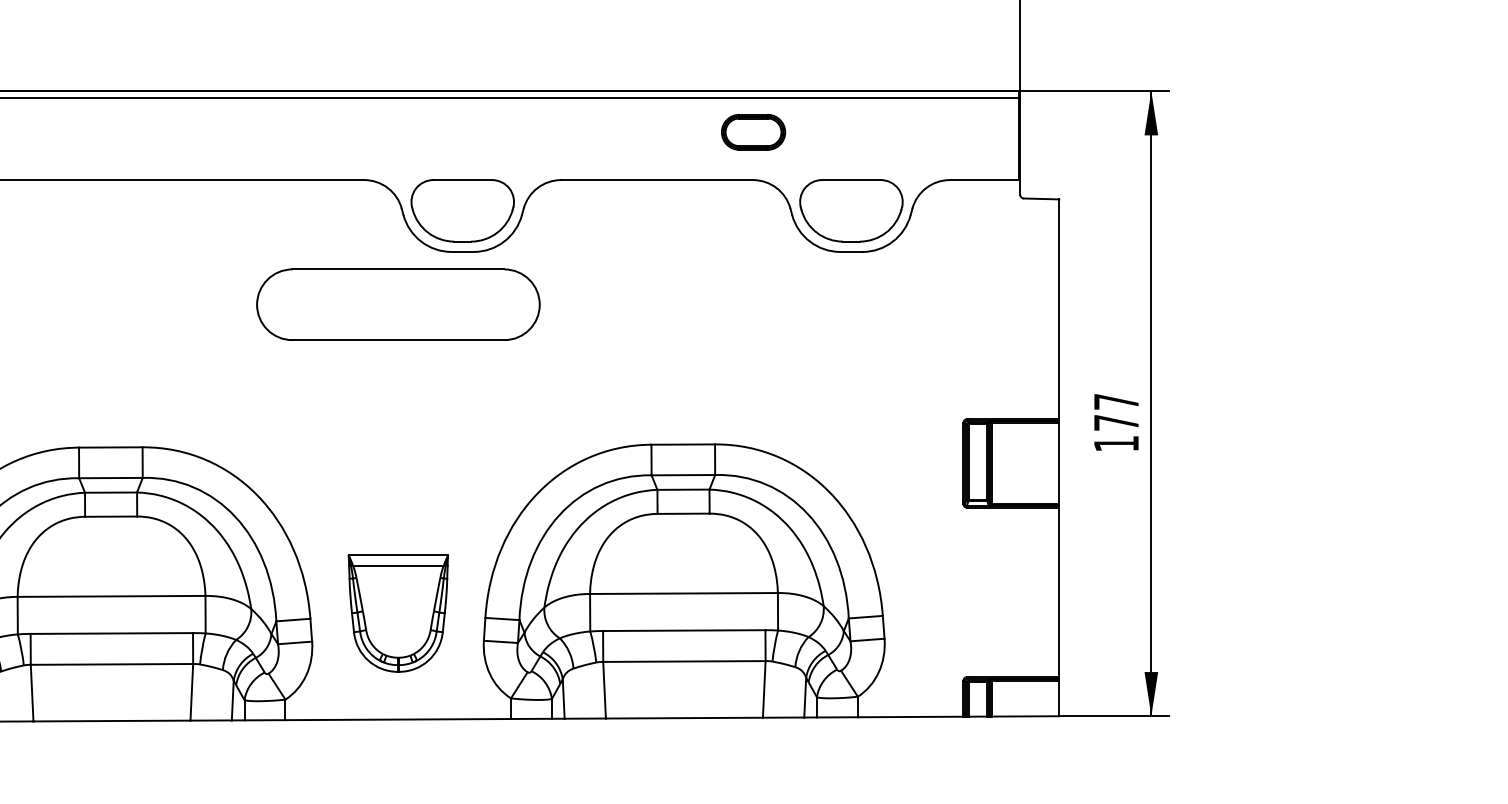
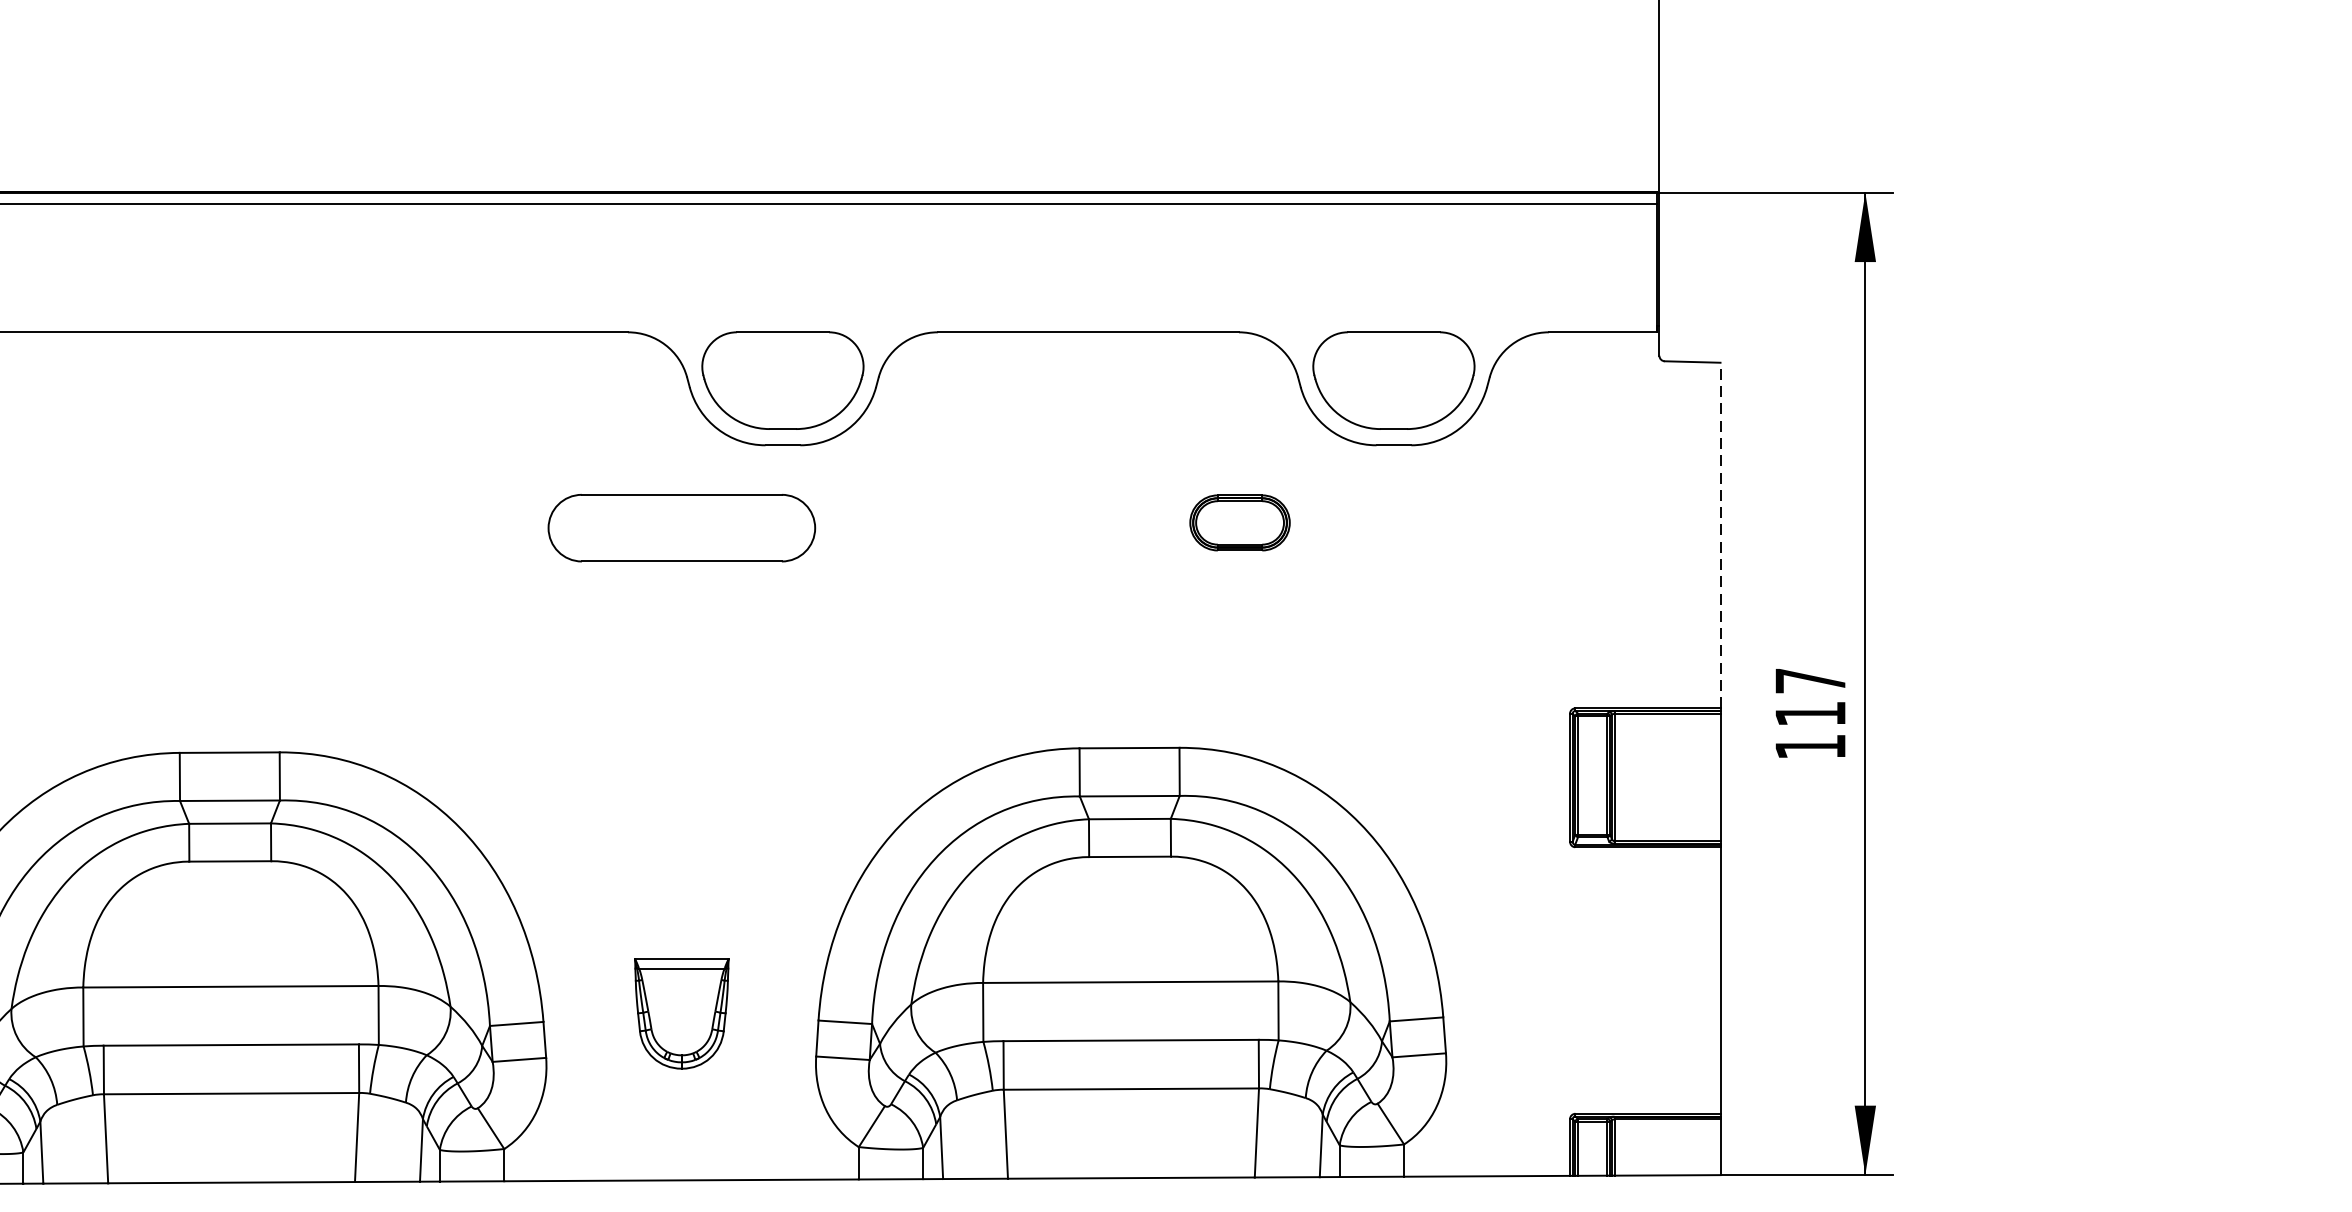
part: (753, 131) -> (1239, 521), moved
part: (398, 304) -> (681, 527), size x0.6
line: (1059, 309) -> (1720, 535), solid -> dashed
text: (1116, 422) -> (1810, 713), 177 -> 117
part: (398, 613) -> (681, 1013), size x0.6

